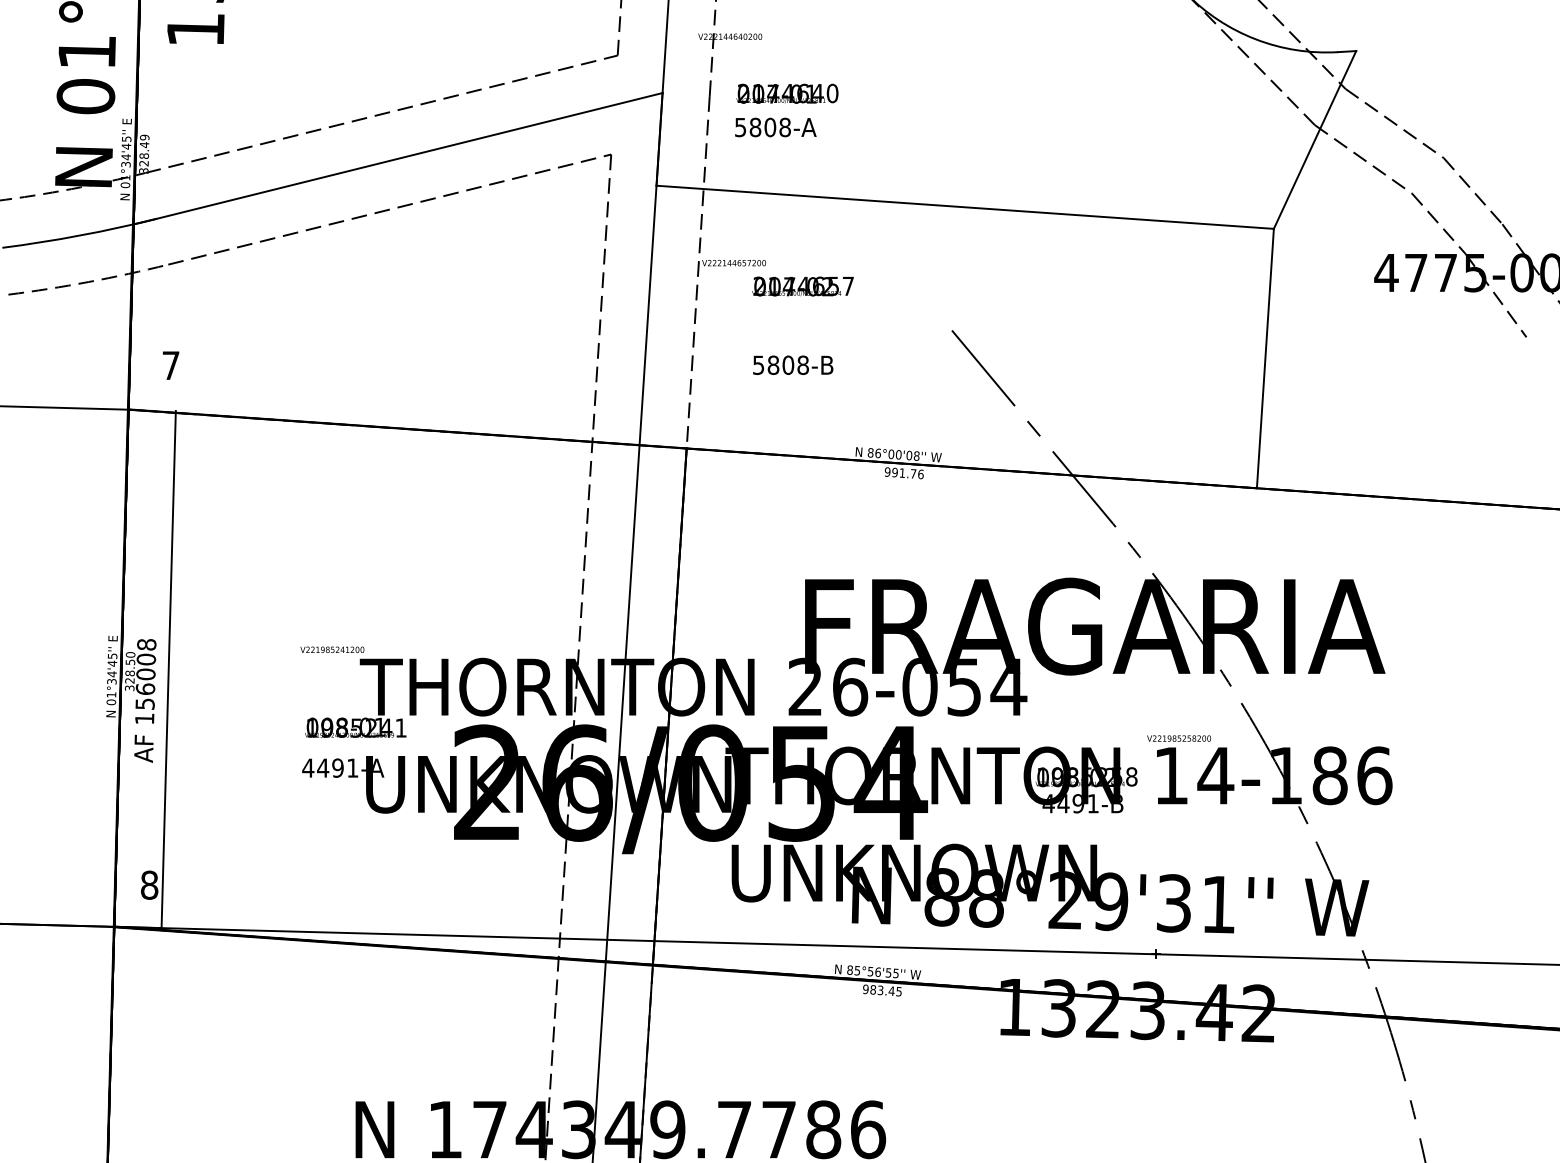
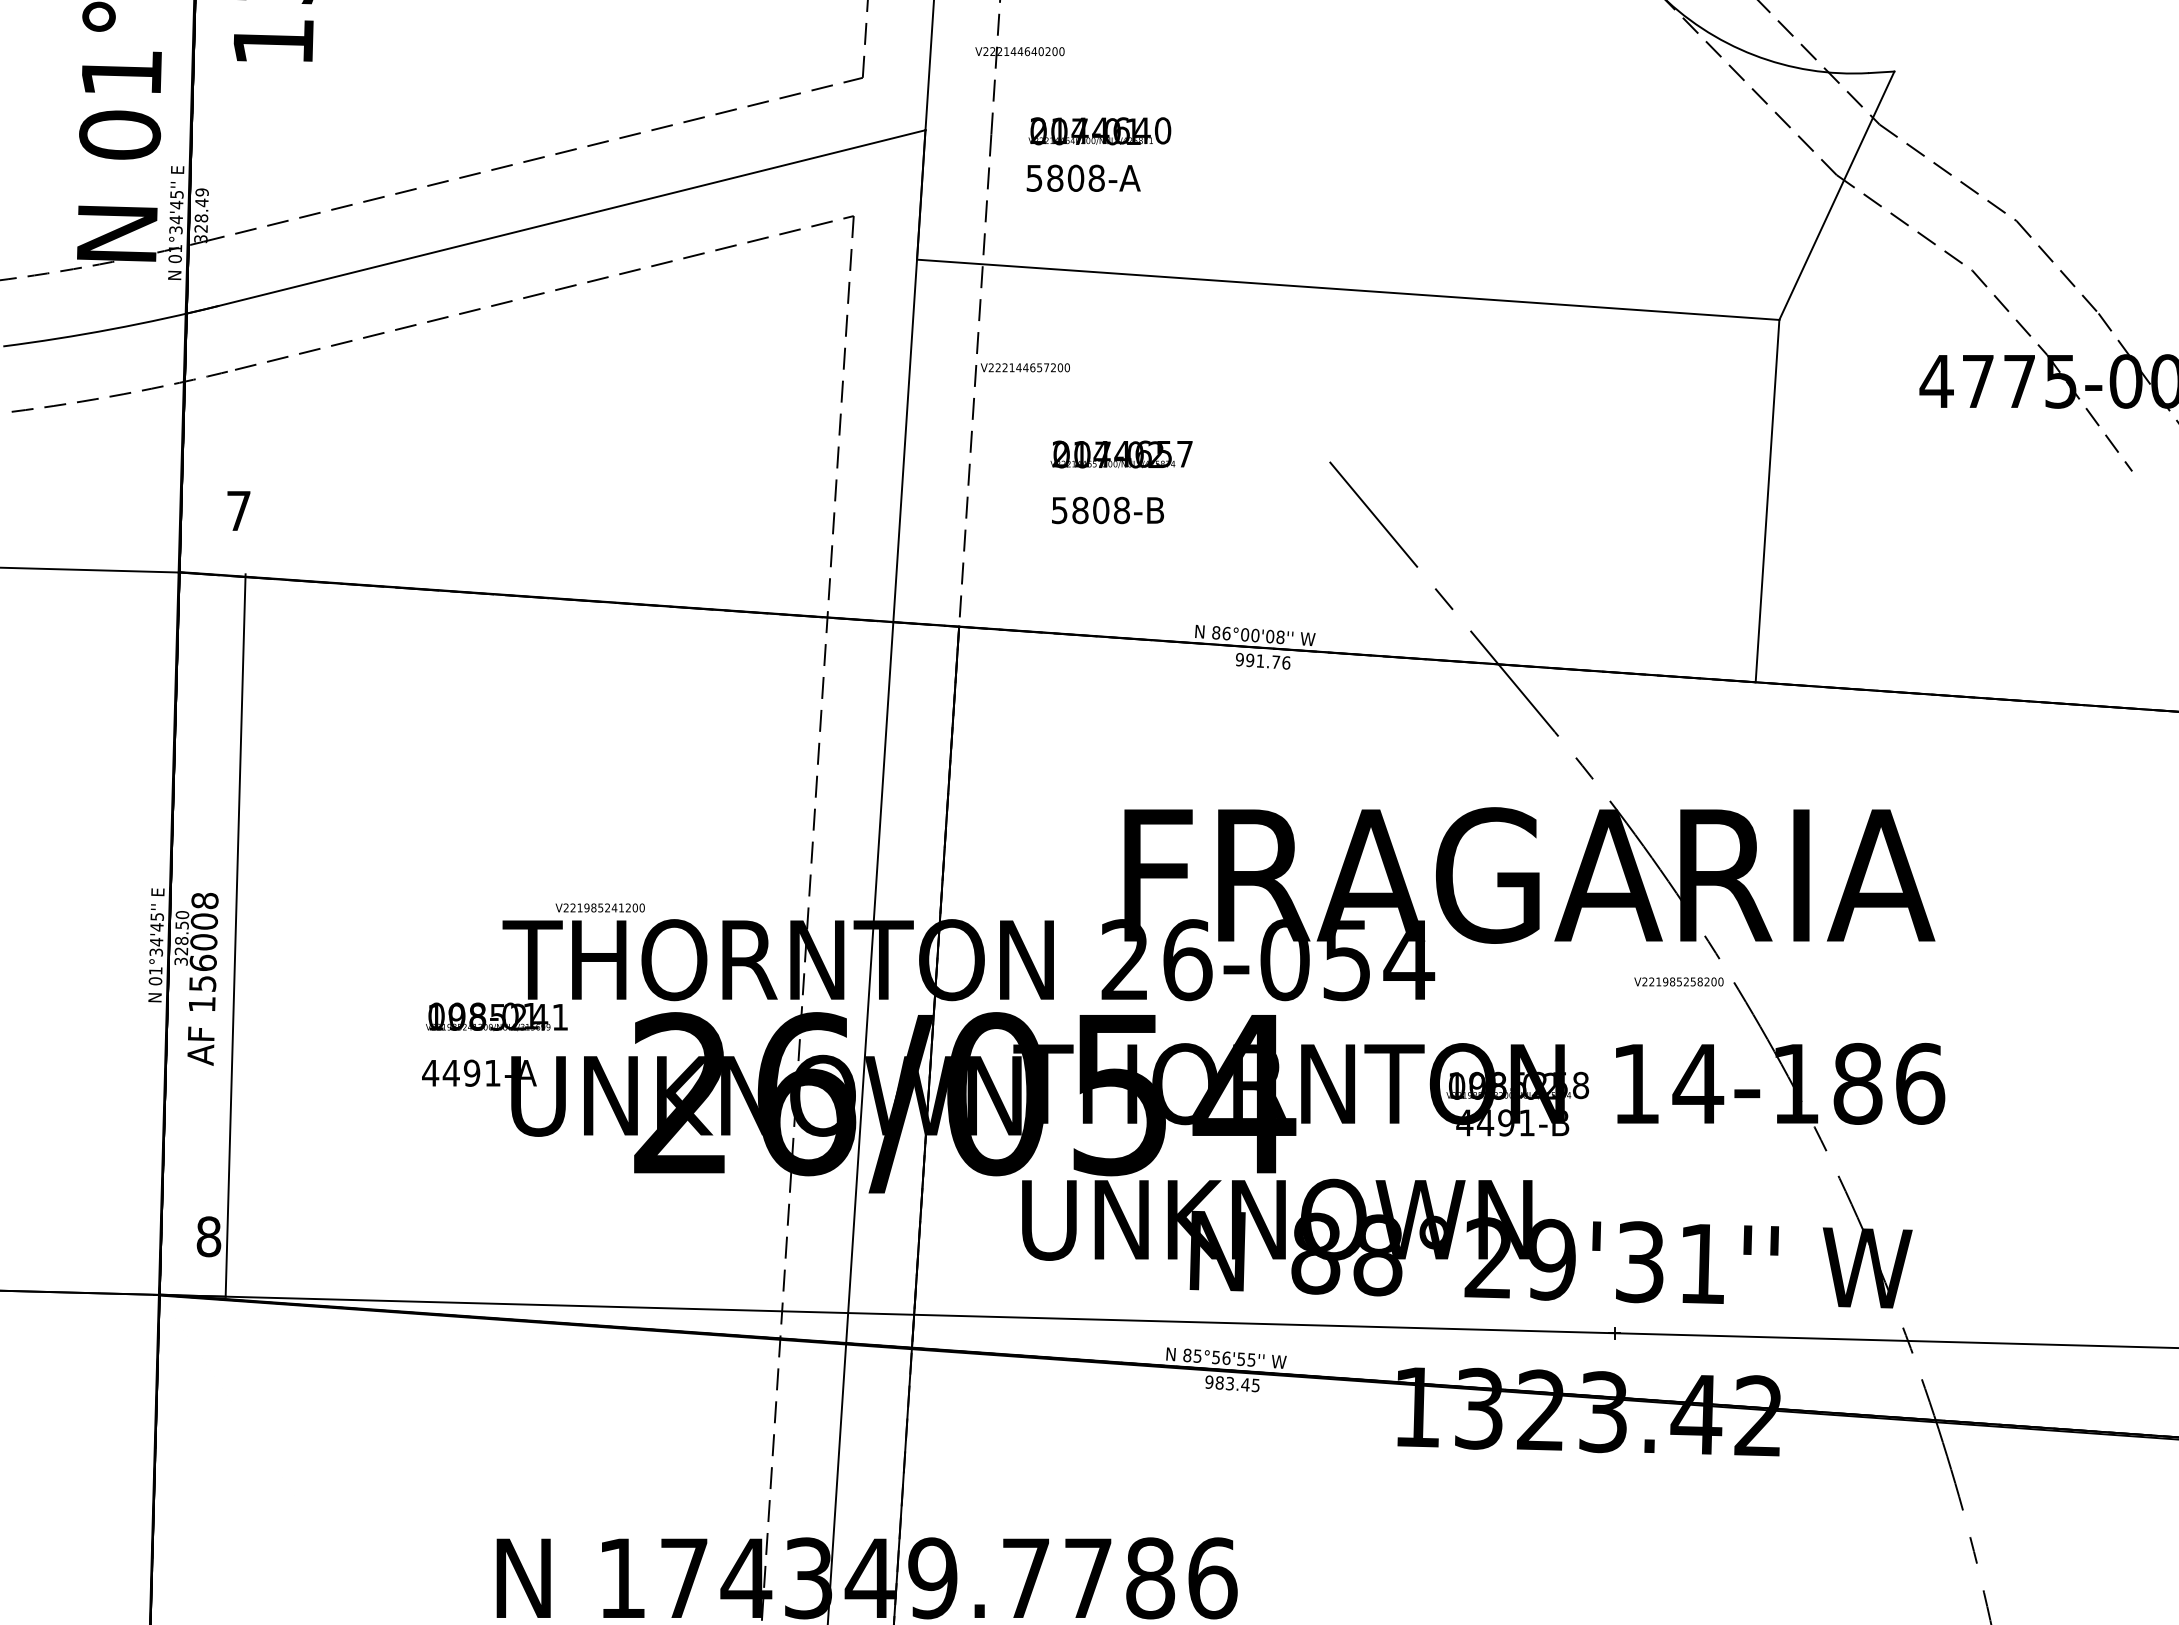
text: (802, 286) -> (1121, 454), moved
text: (331, 649) -> (599, 907), moved
text: (1178, 738) -> (1678, 981), moved

